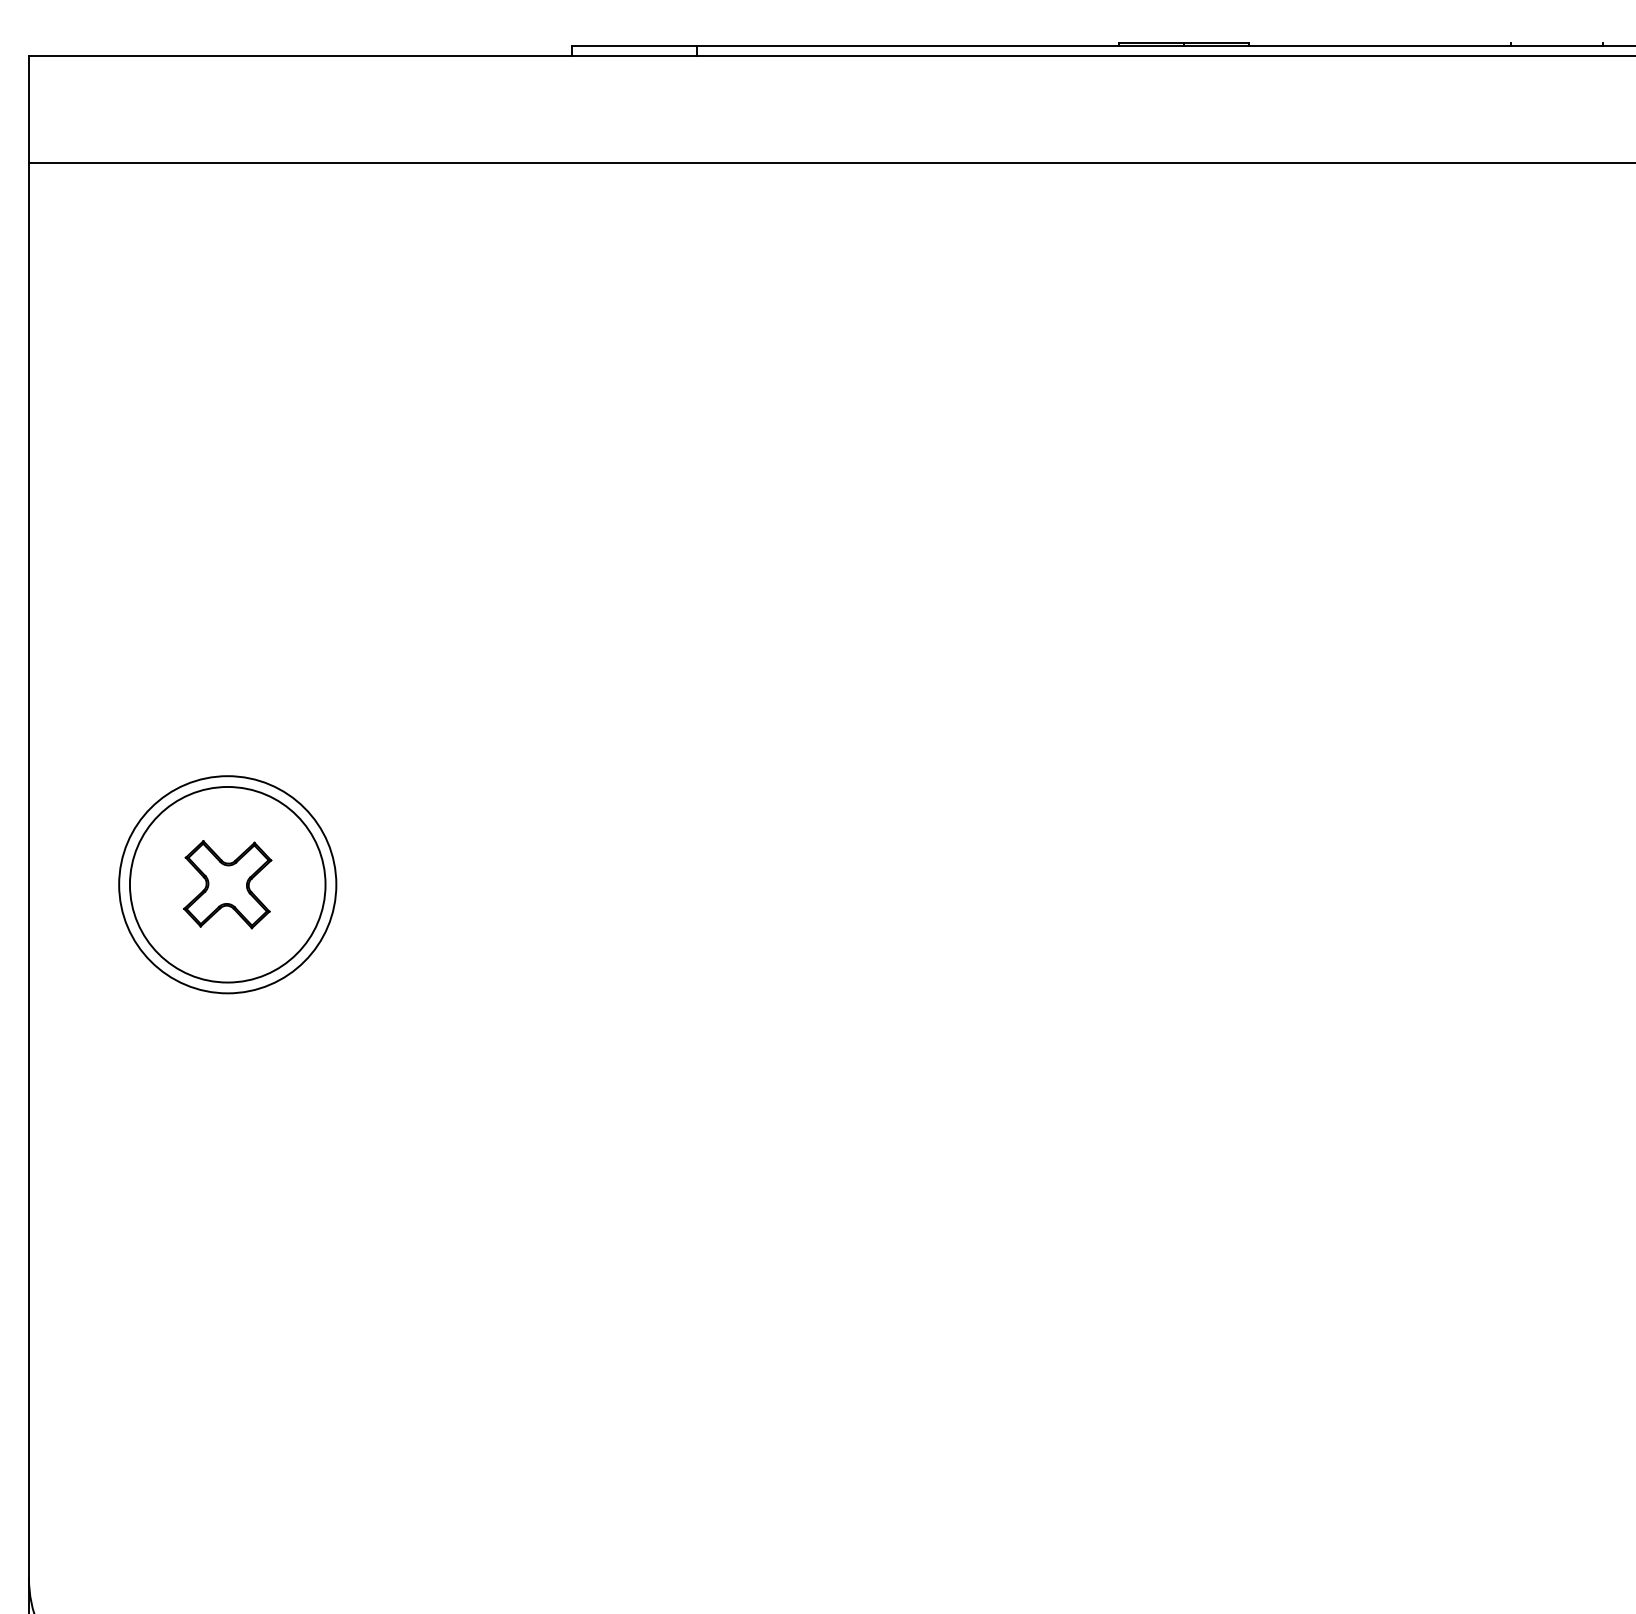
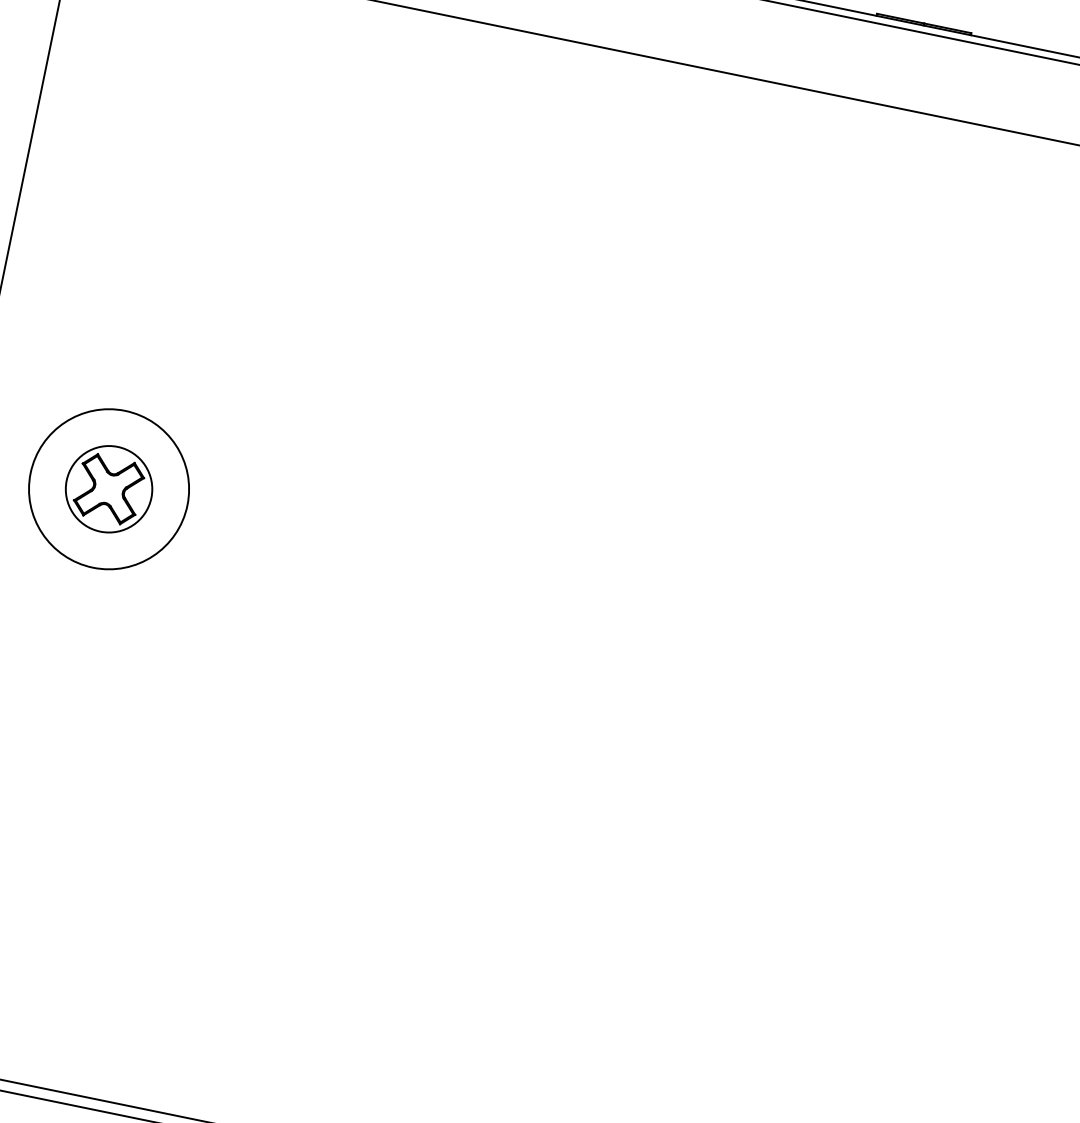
circle: (227, 884) -> (108, 489), size x0.6

